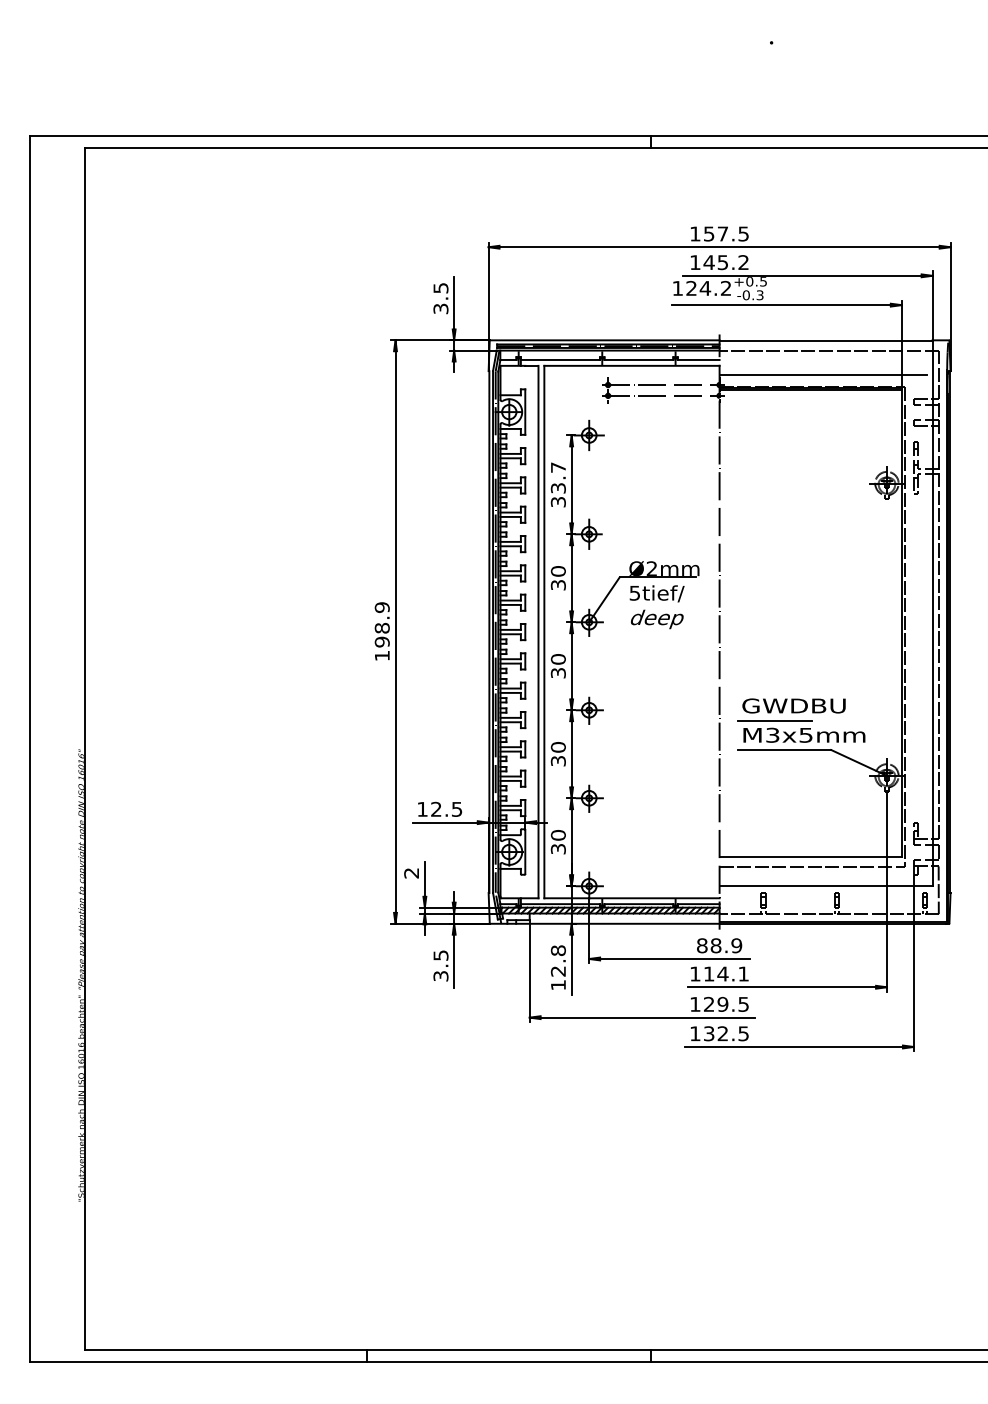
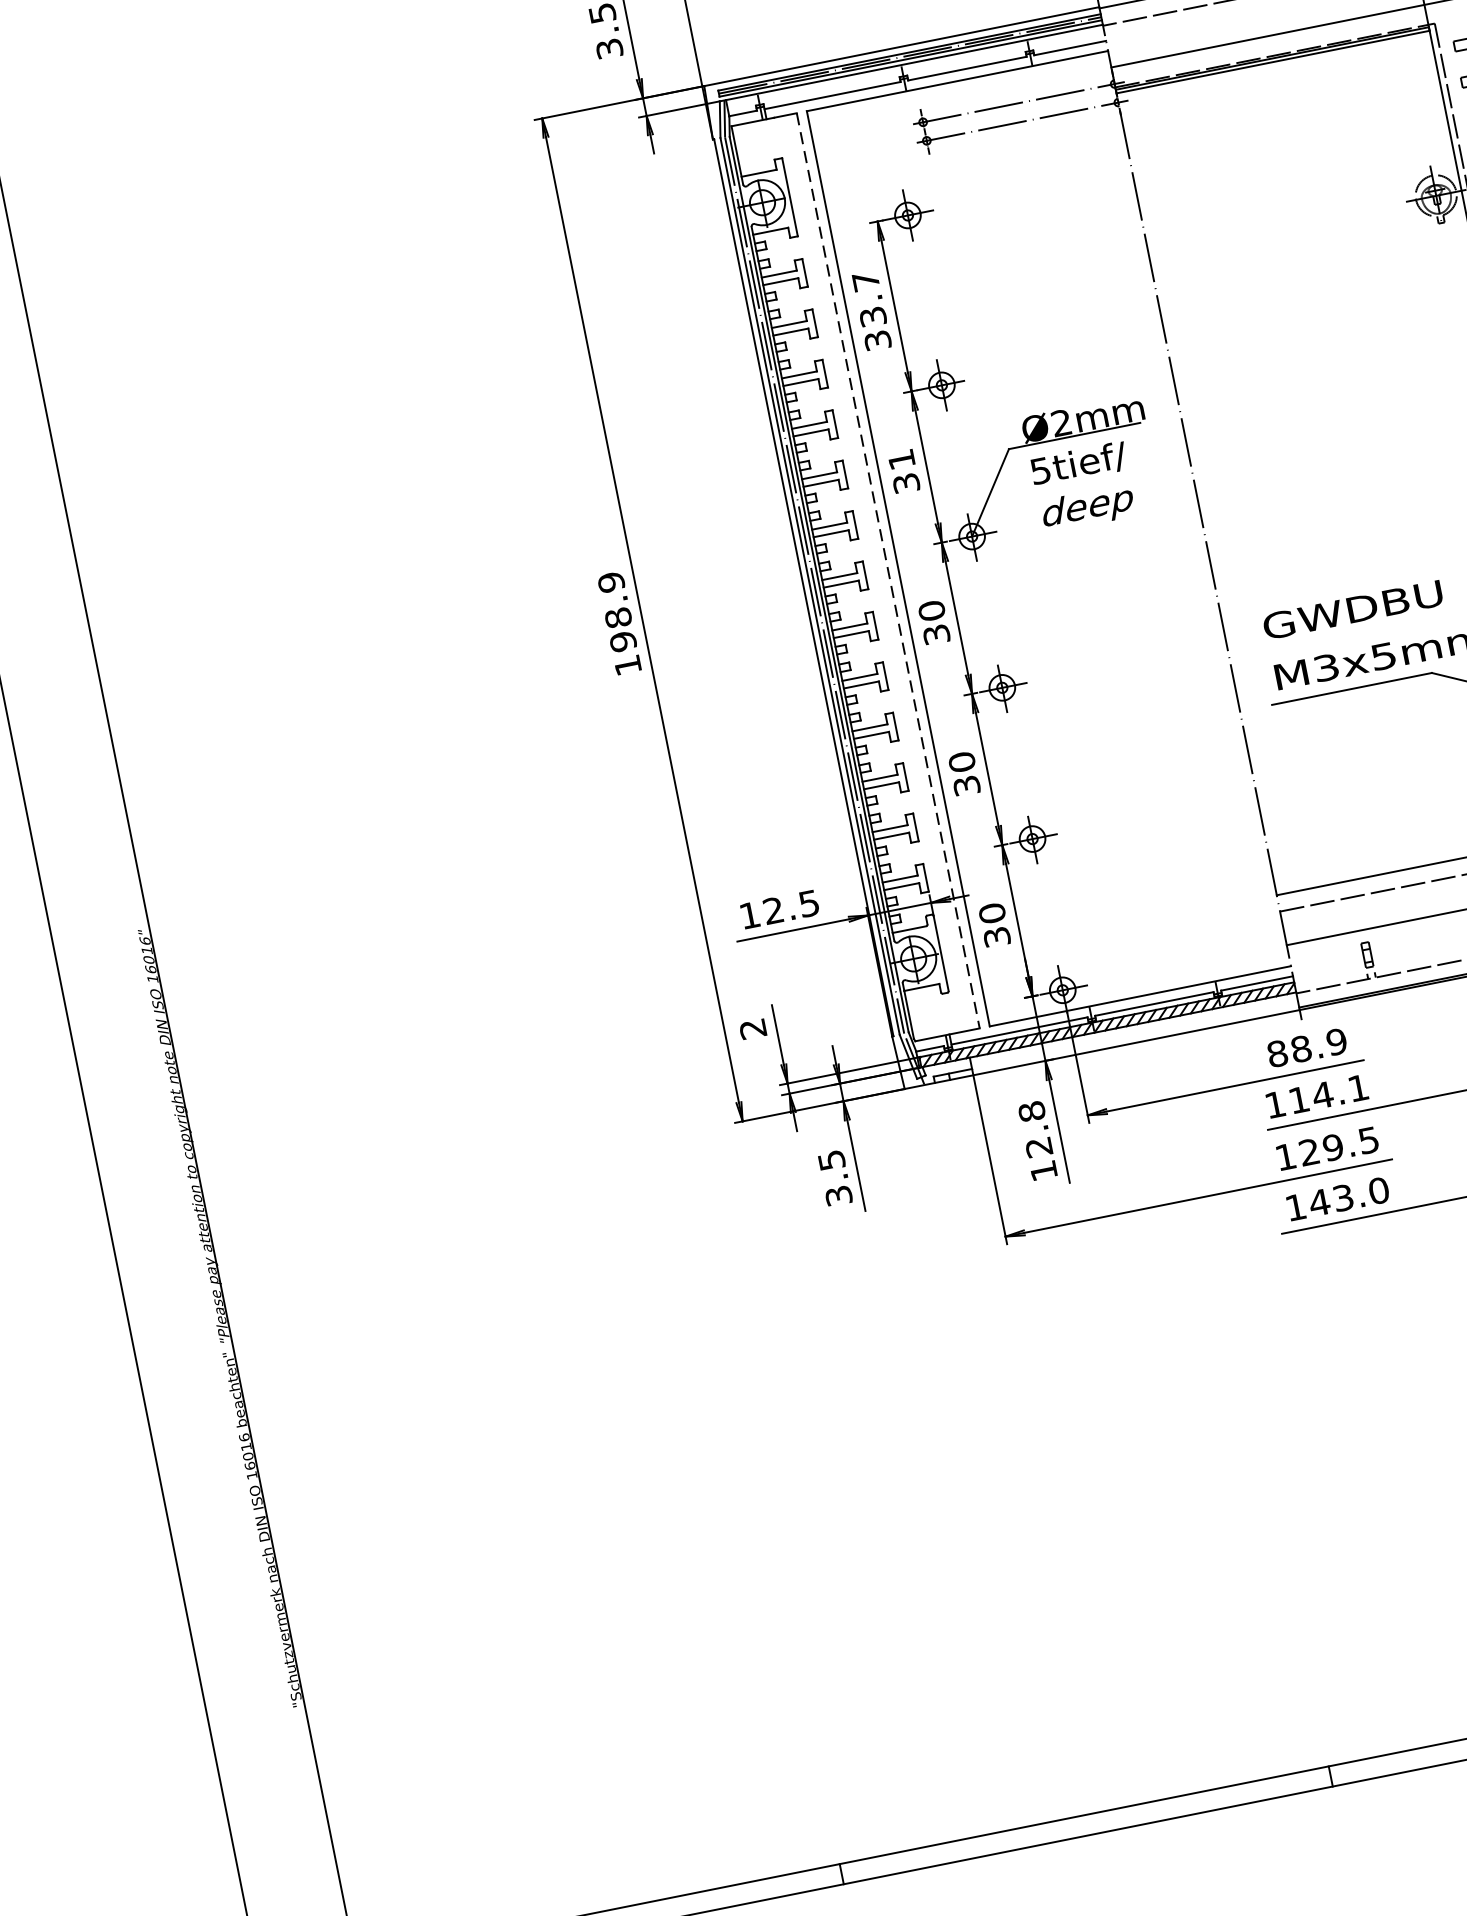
text: (557, 571) -> (900, 460), 30 -> 31
line: (538, 632) -> (888, 571), solid -> dashed
line: (775, 720) -> (1326, 641), removed
text: (726, 1033) -> (1349, 1196), 132.5 -> 143.0

